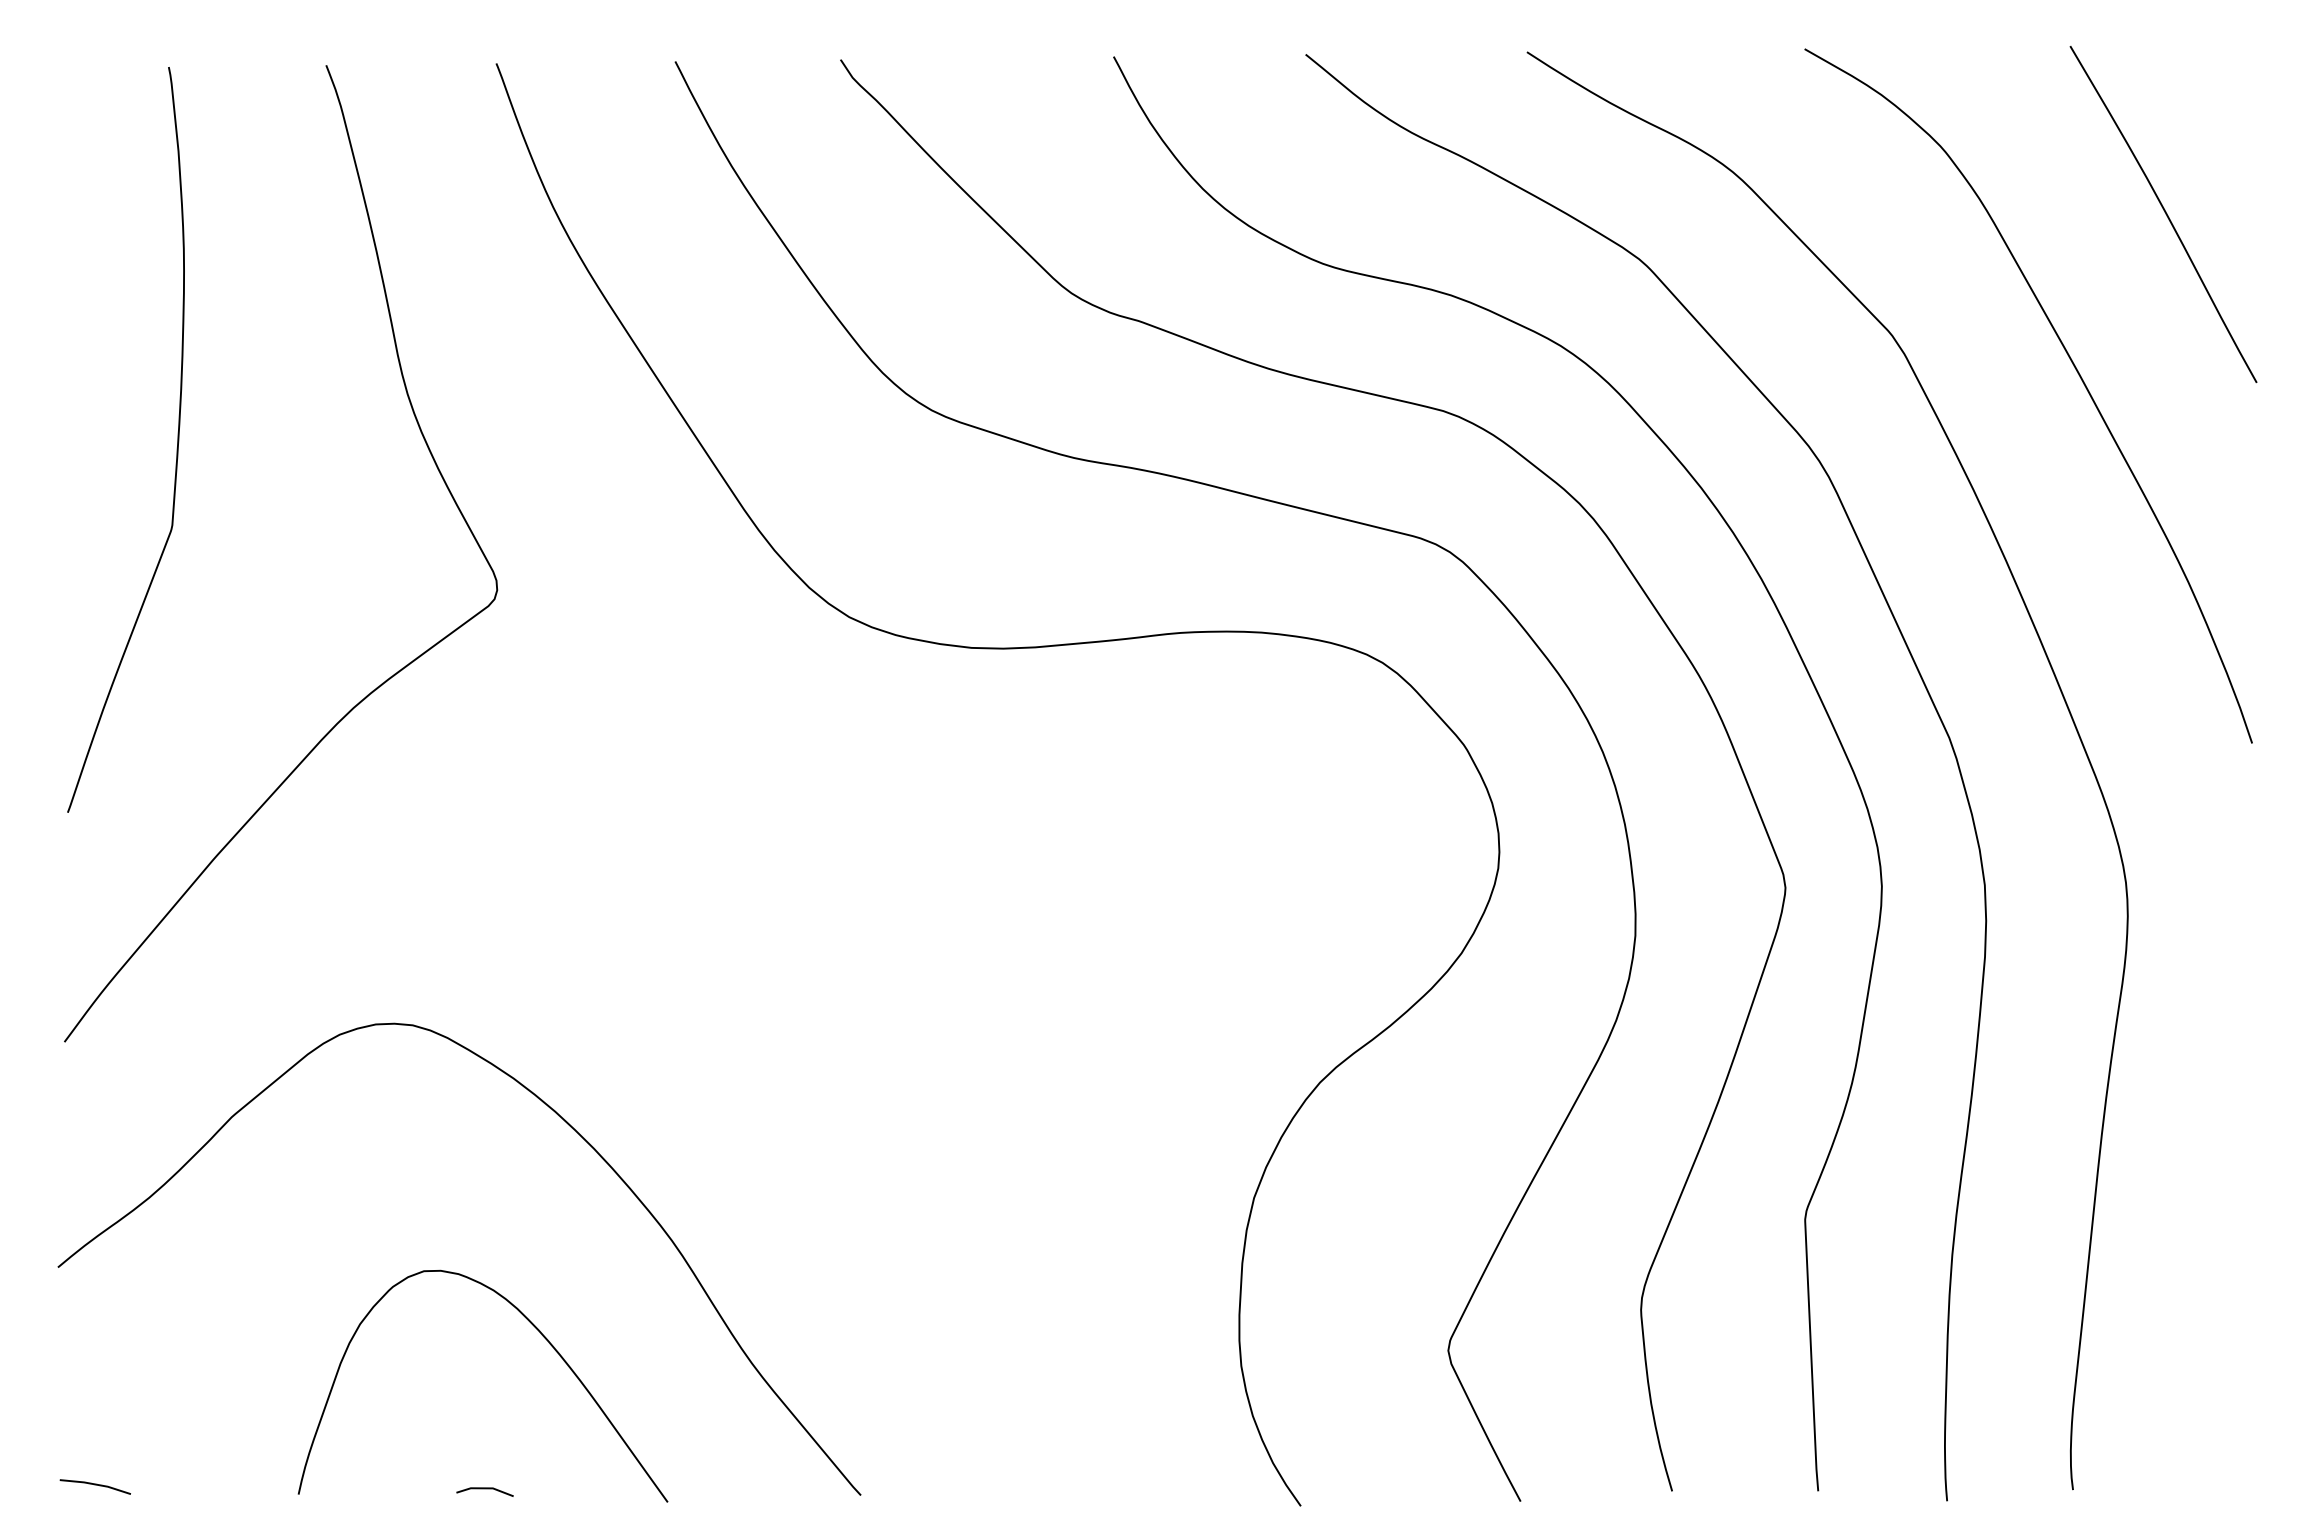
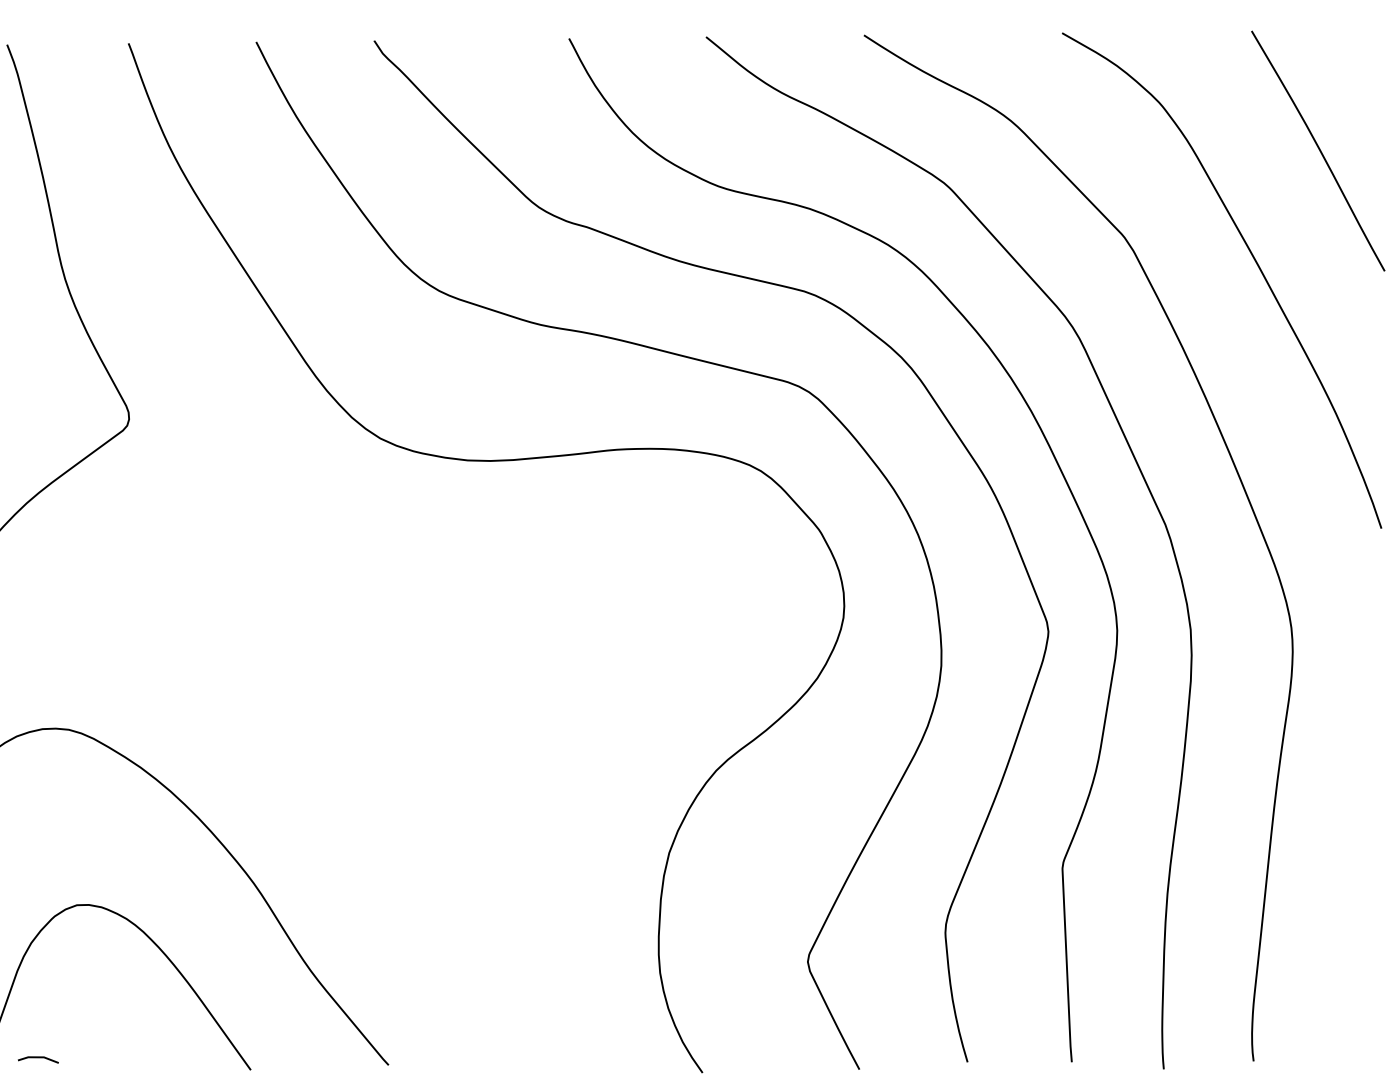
line: (484, 1489) -> (38, 1058), moved

